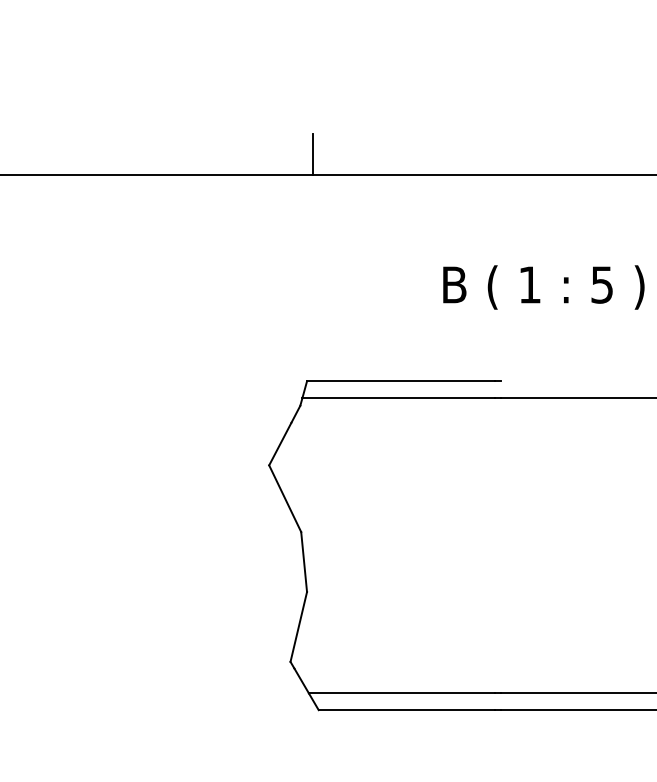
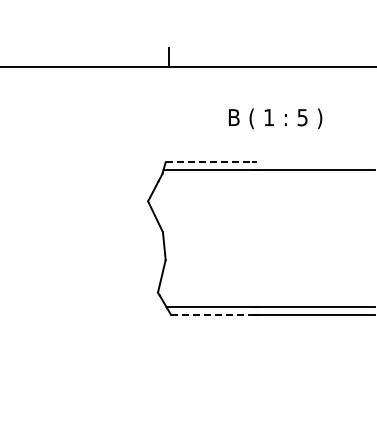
line: (401, 381) -> (209, 162), solid -> dashed
line: (405, 709) -> (211, 314), solid -> dashed

